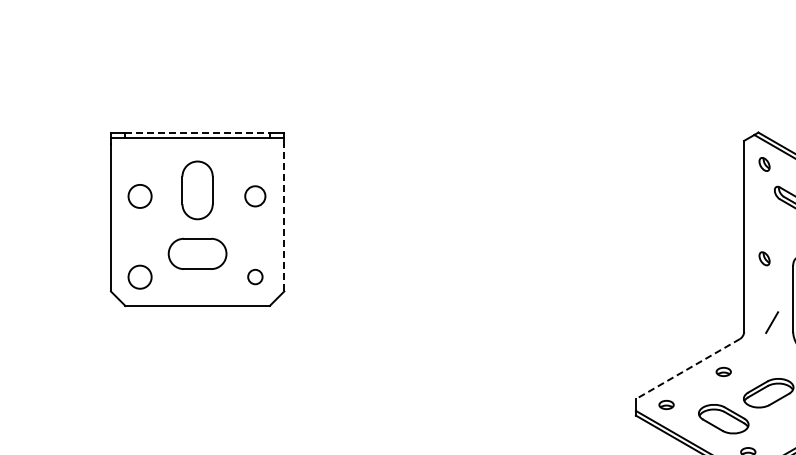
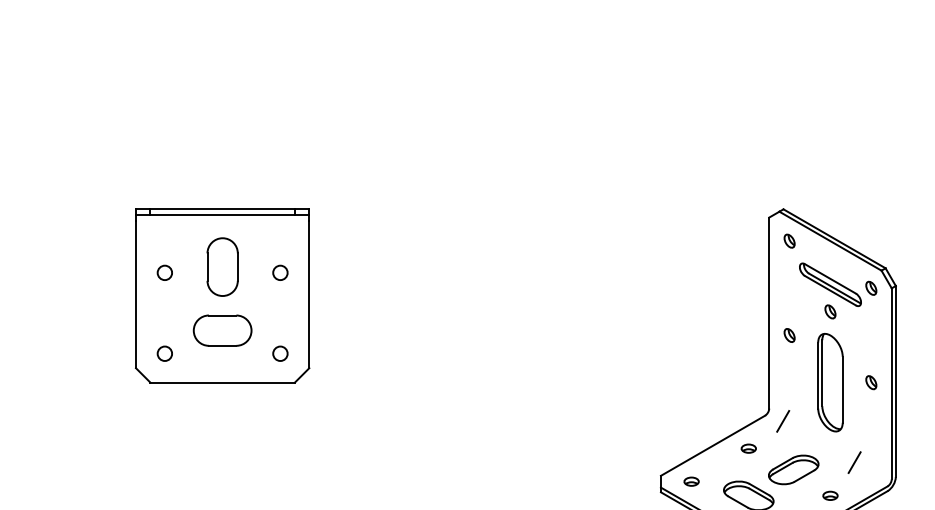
line: (198, 132) -> (223, 209), dashed -> solid
circle: (139, 195) -> (164, 272), size x0.62
circle: (255, 195) -> (280, 272), size x0.71
line: (284, 217) -> (309, 294), dashed -> solid
circle: (139, 276) -> (164, 353), size x0.62
line: (772, 322) -> (783, 421), moved
line: (687, 369) -> (712, 446), dashed -> solid

